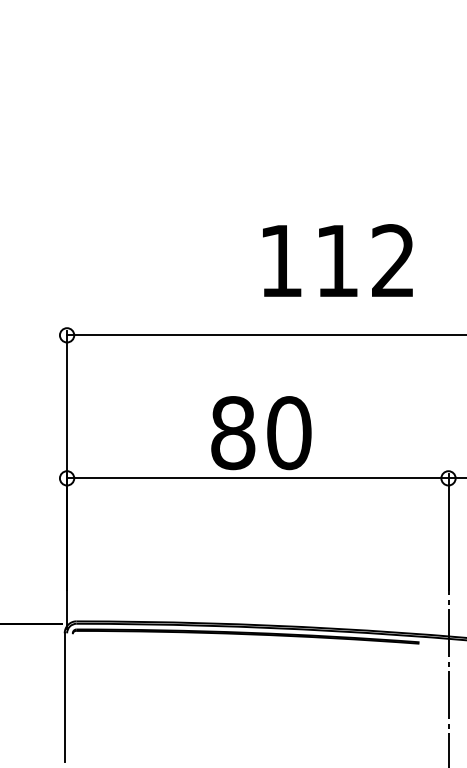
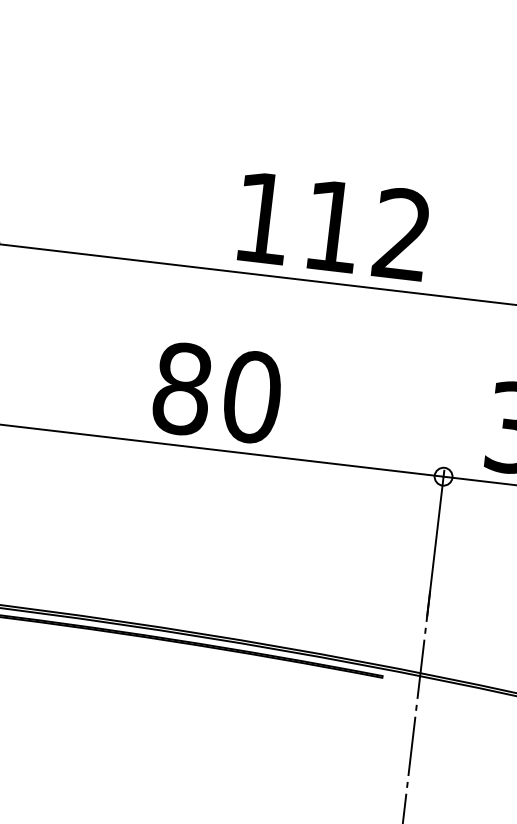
text: (337, 260) -> (333, 225), moved

